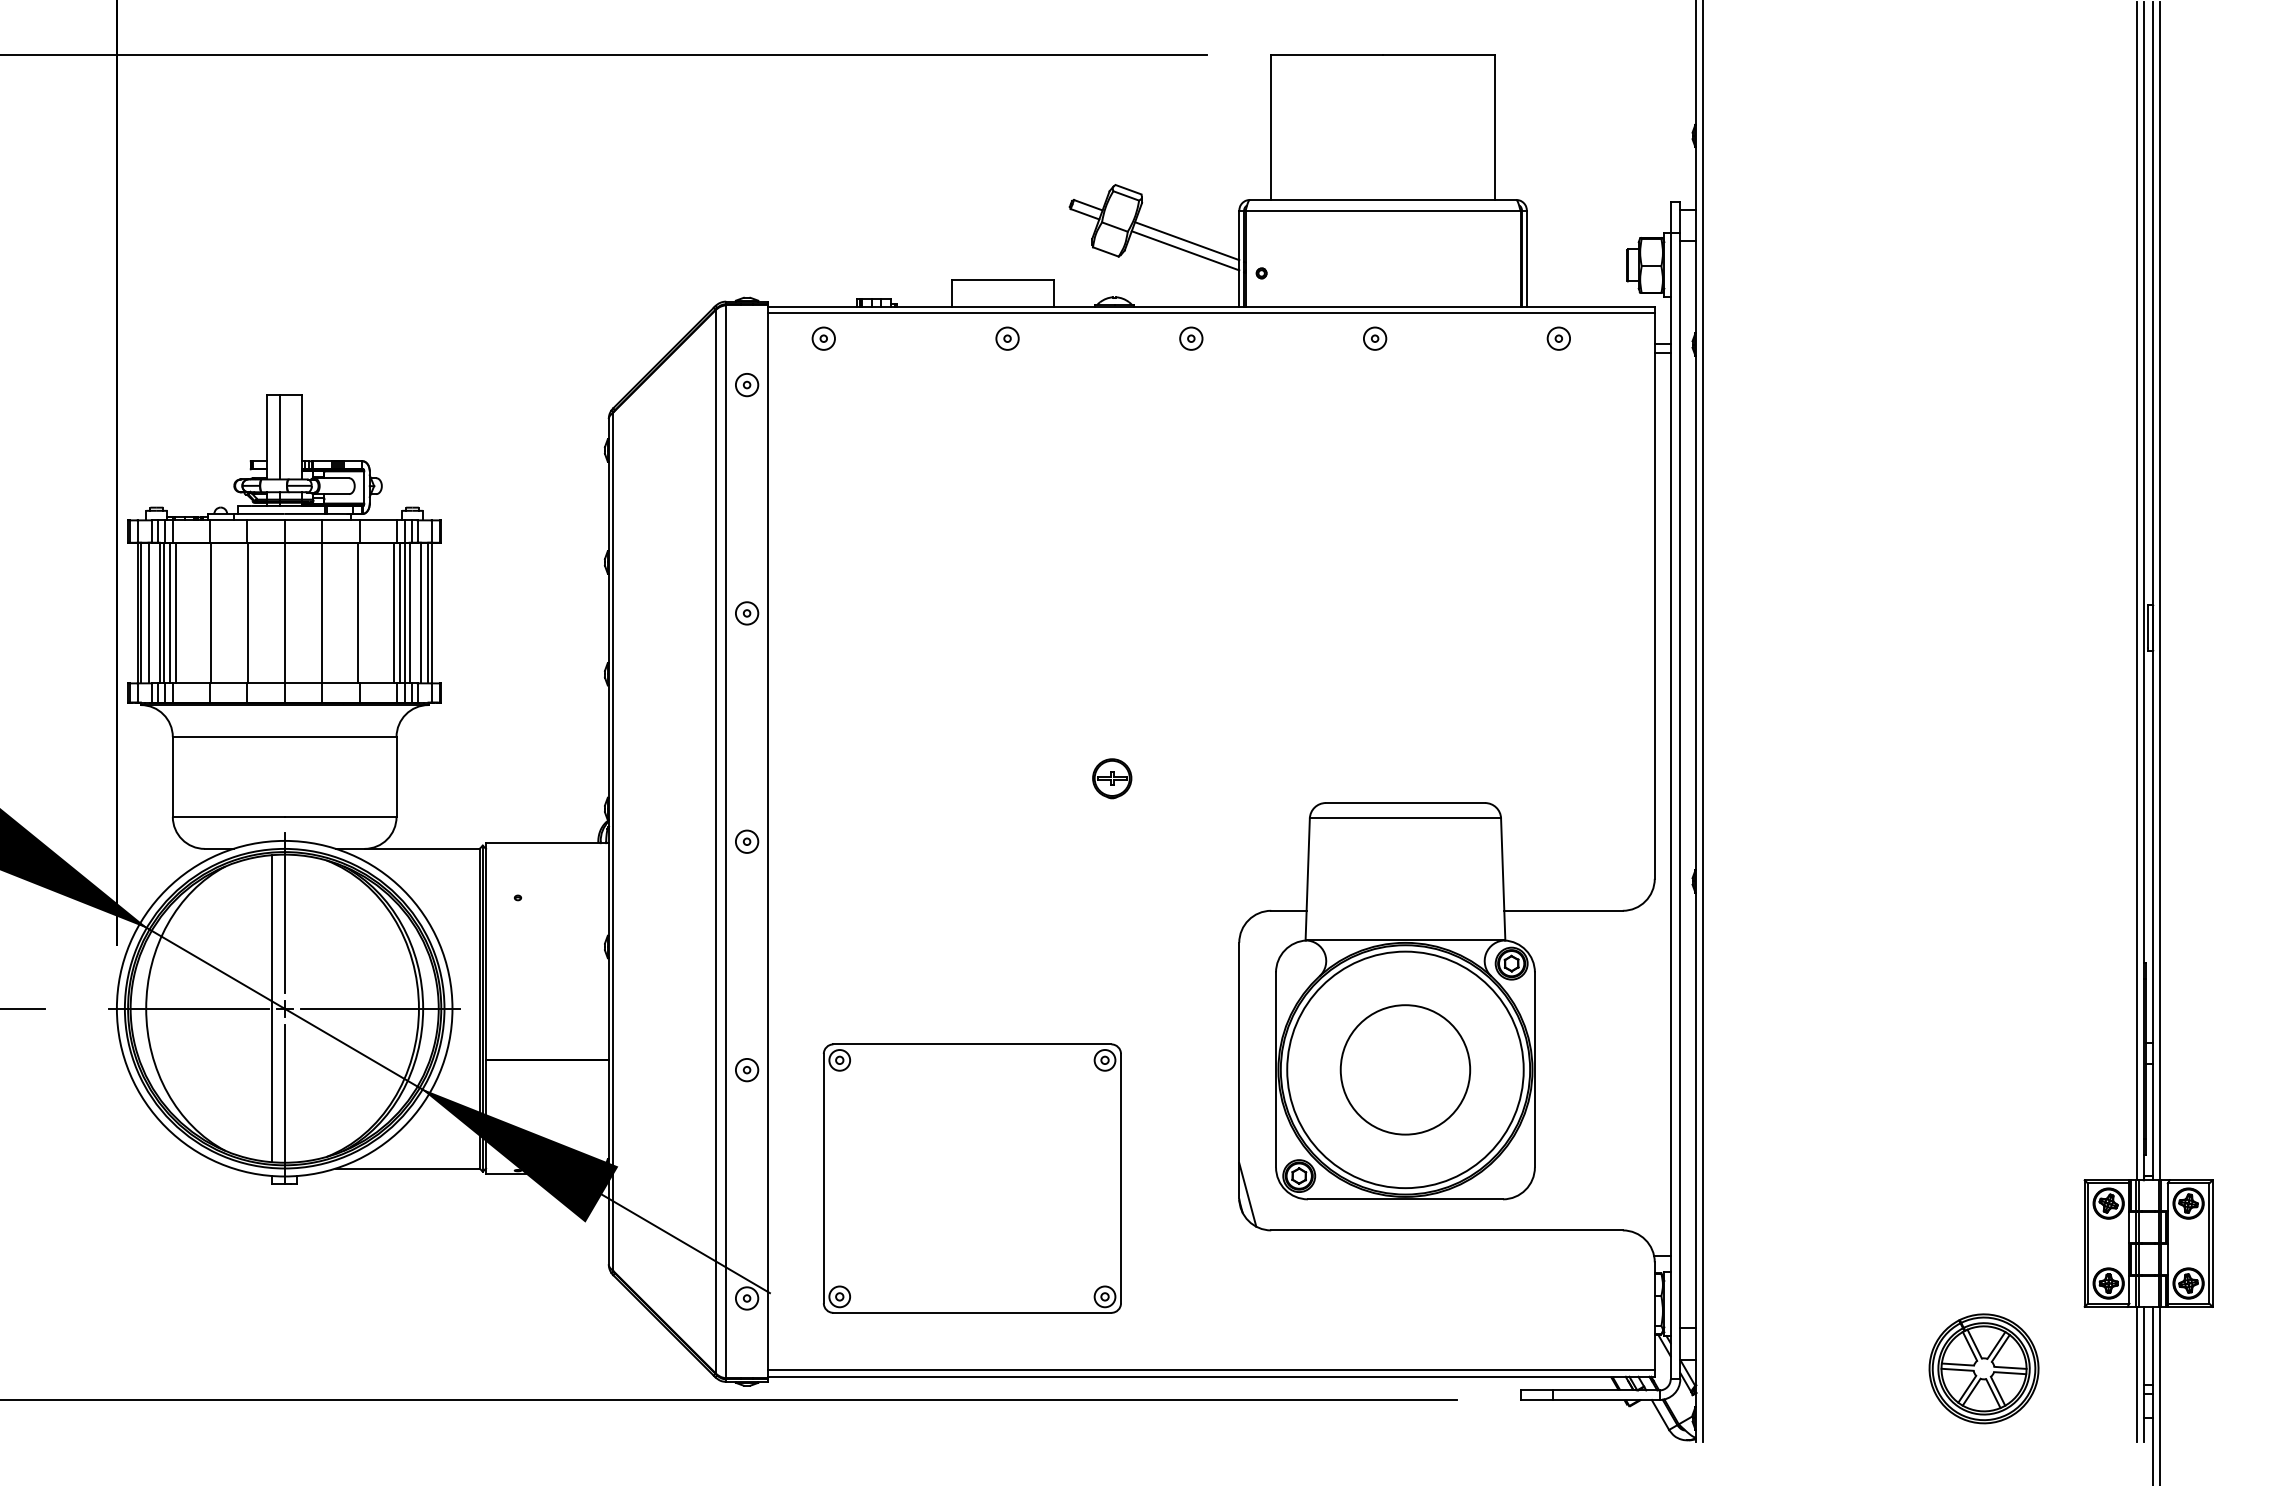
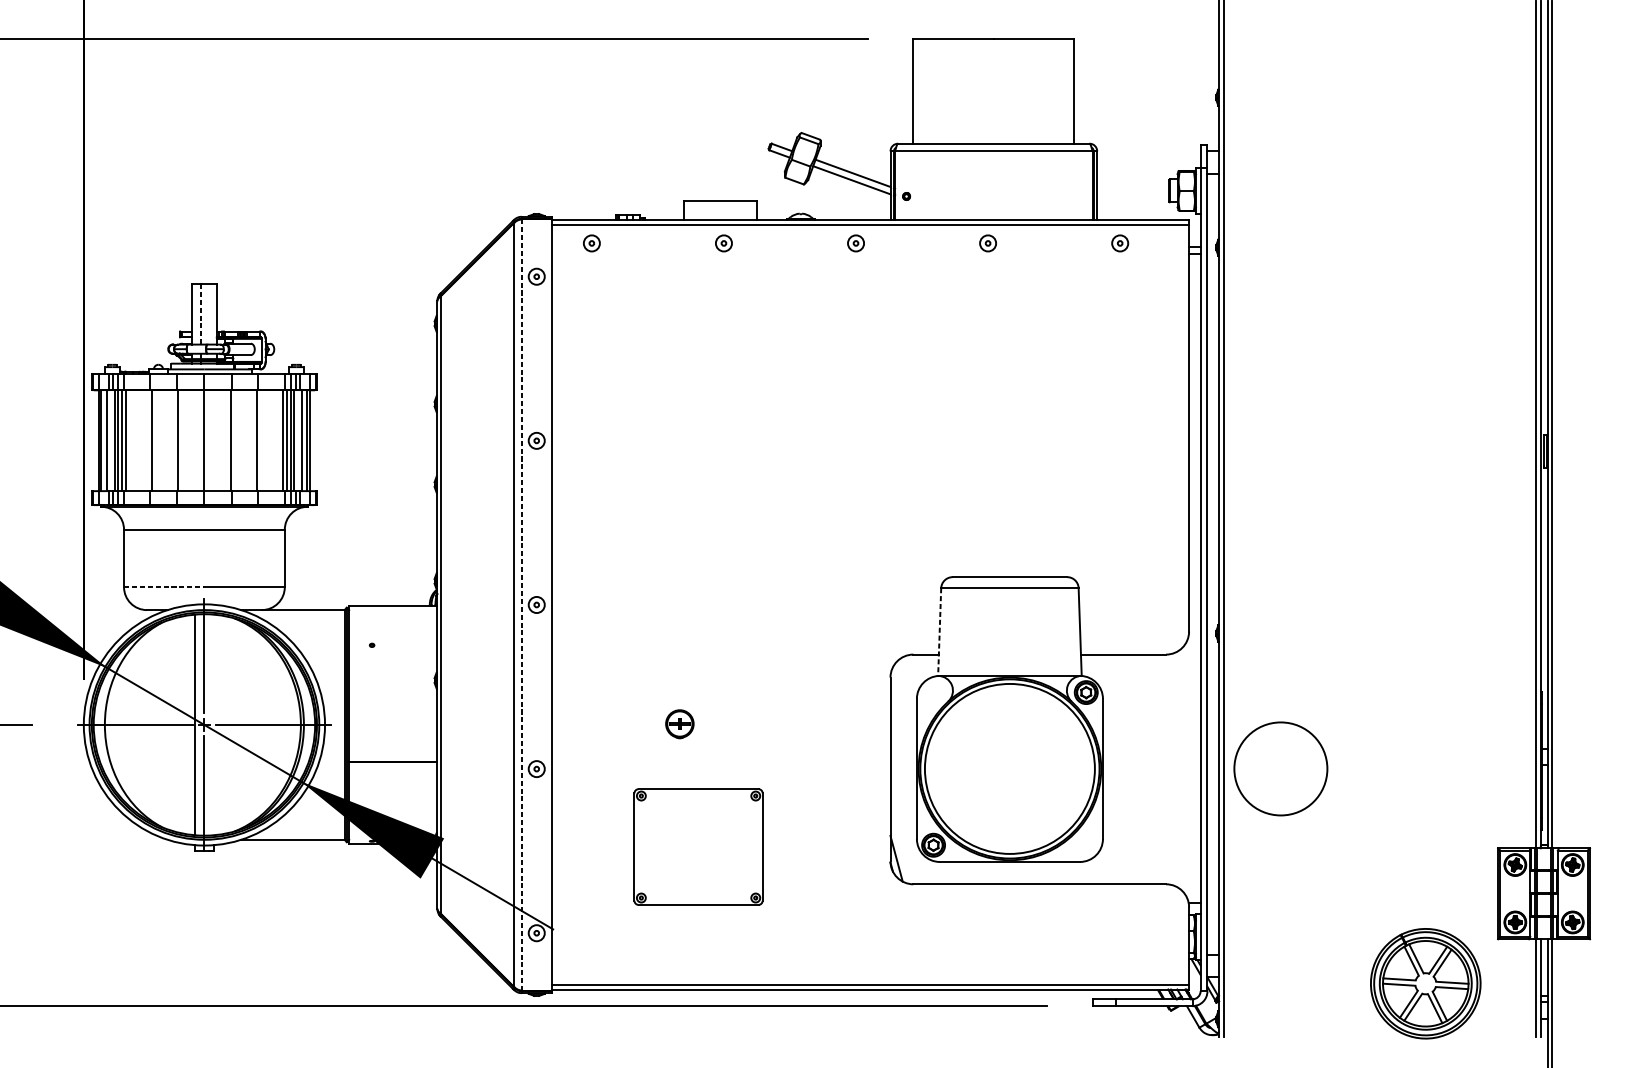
line: (279, 437) -> (200, 314), solid -> dashed
part: (1112, 778) -> (680, 724), moved
line: (228, 816) -> (164, 586), solid -> dashed
line: (726, 841) -> (521, 604), solid -> dashed
line: (1307, 879) -> (939, 632), solid -> dashed
circle: (1405, 1069) -> (1280, 768), moved
part: (971, 1178) -> (698, 846), size x0.6
part: (1983, 1368) -> (1425, 983), size x1.4

